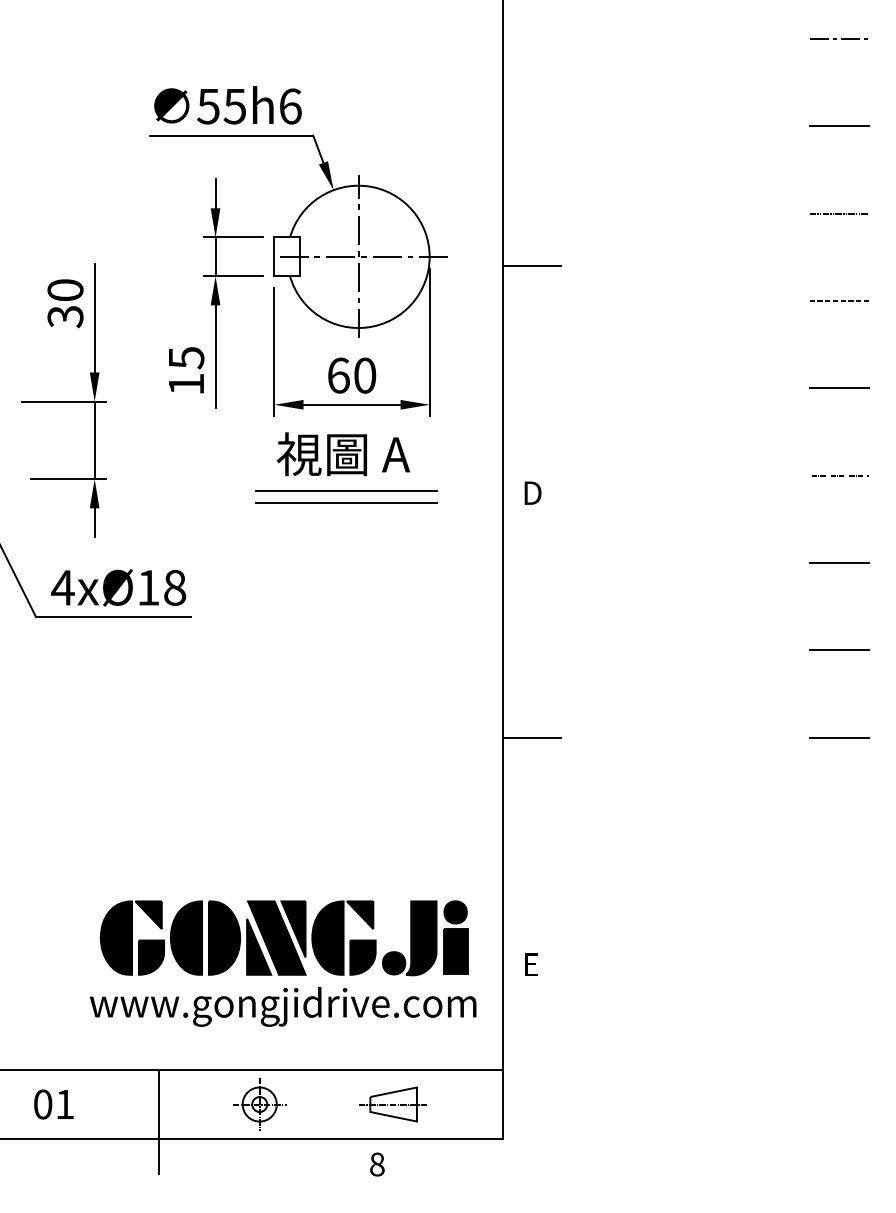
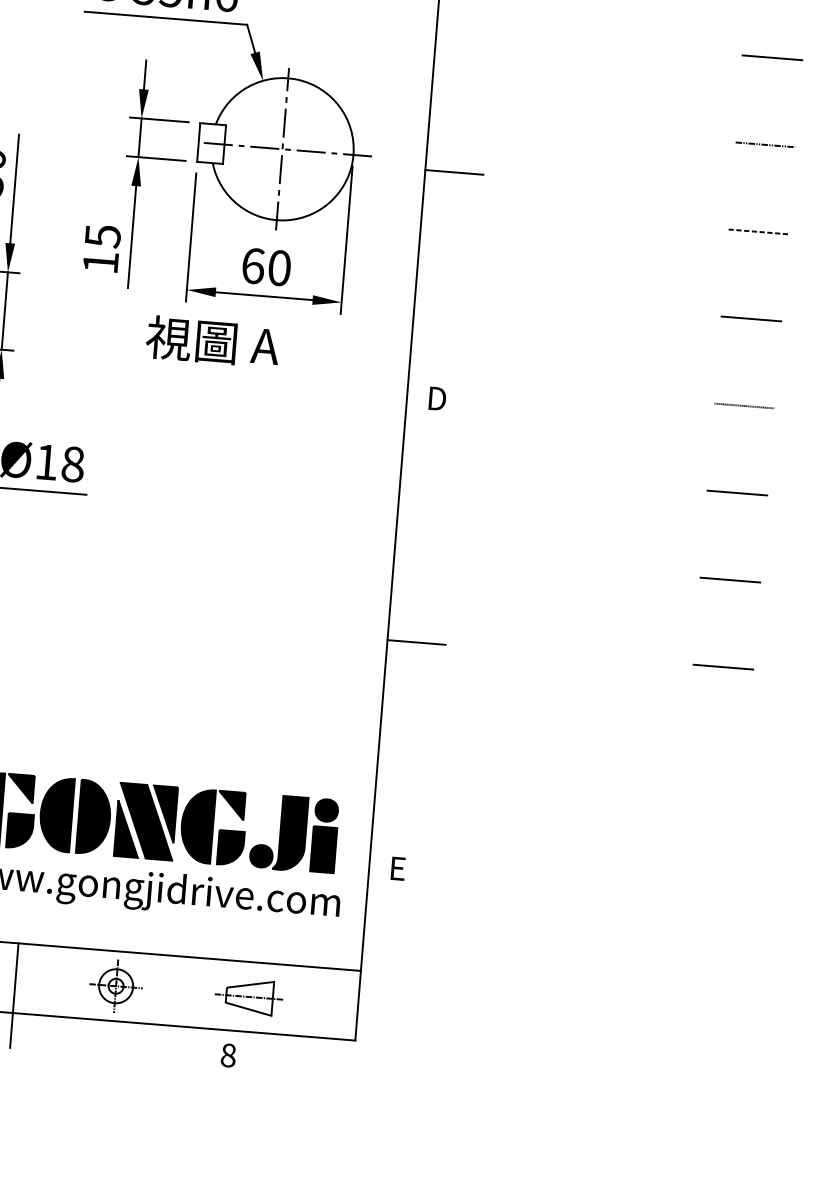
text: (343, 454) -> (212, 341), moved
line: (346, 491) -> (251, 382), removed
line: (346, 502) -> (250, 393), removed

